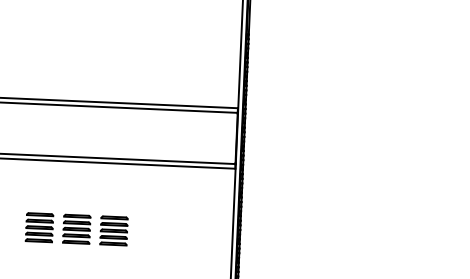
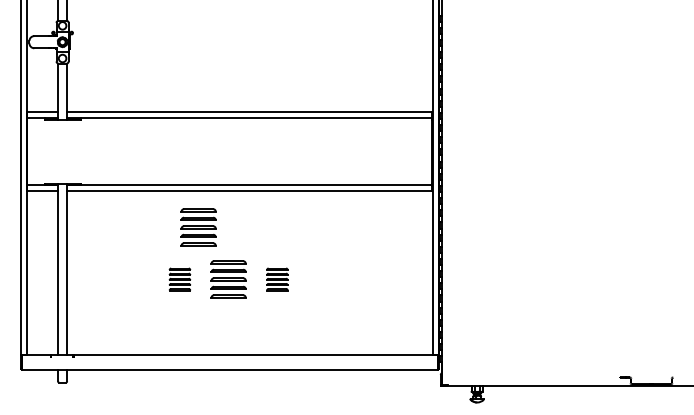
part: (55, 188) -> (198, 227), added
part: (39, 227) -> (179, 279), size x0.6
part: (114, 230) -> (277, 279), size x0.6

